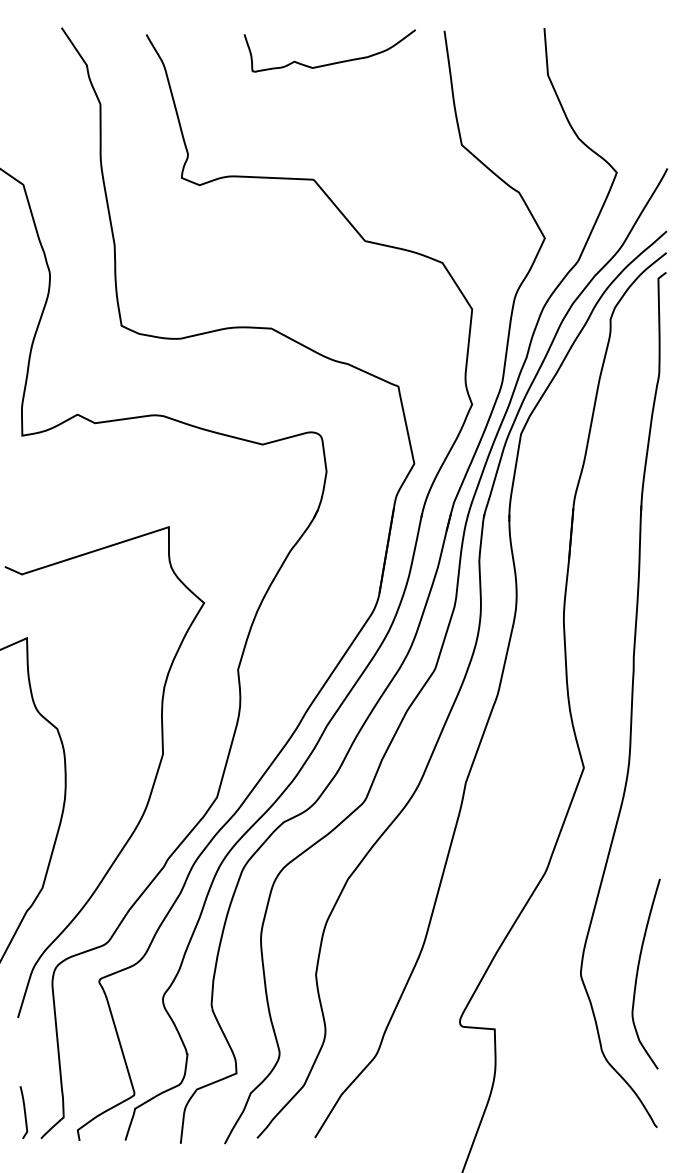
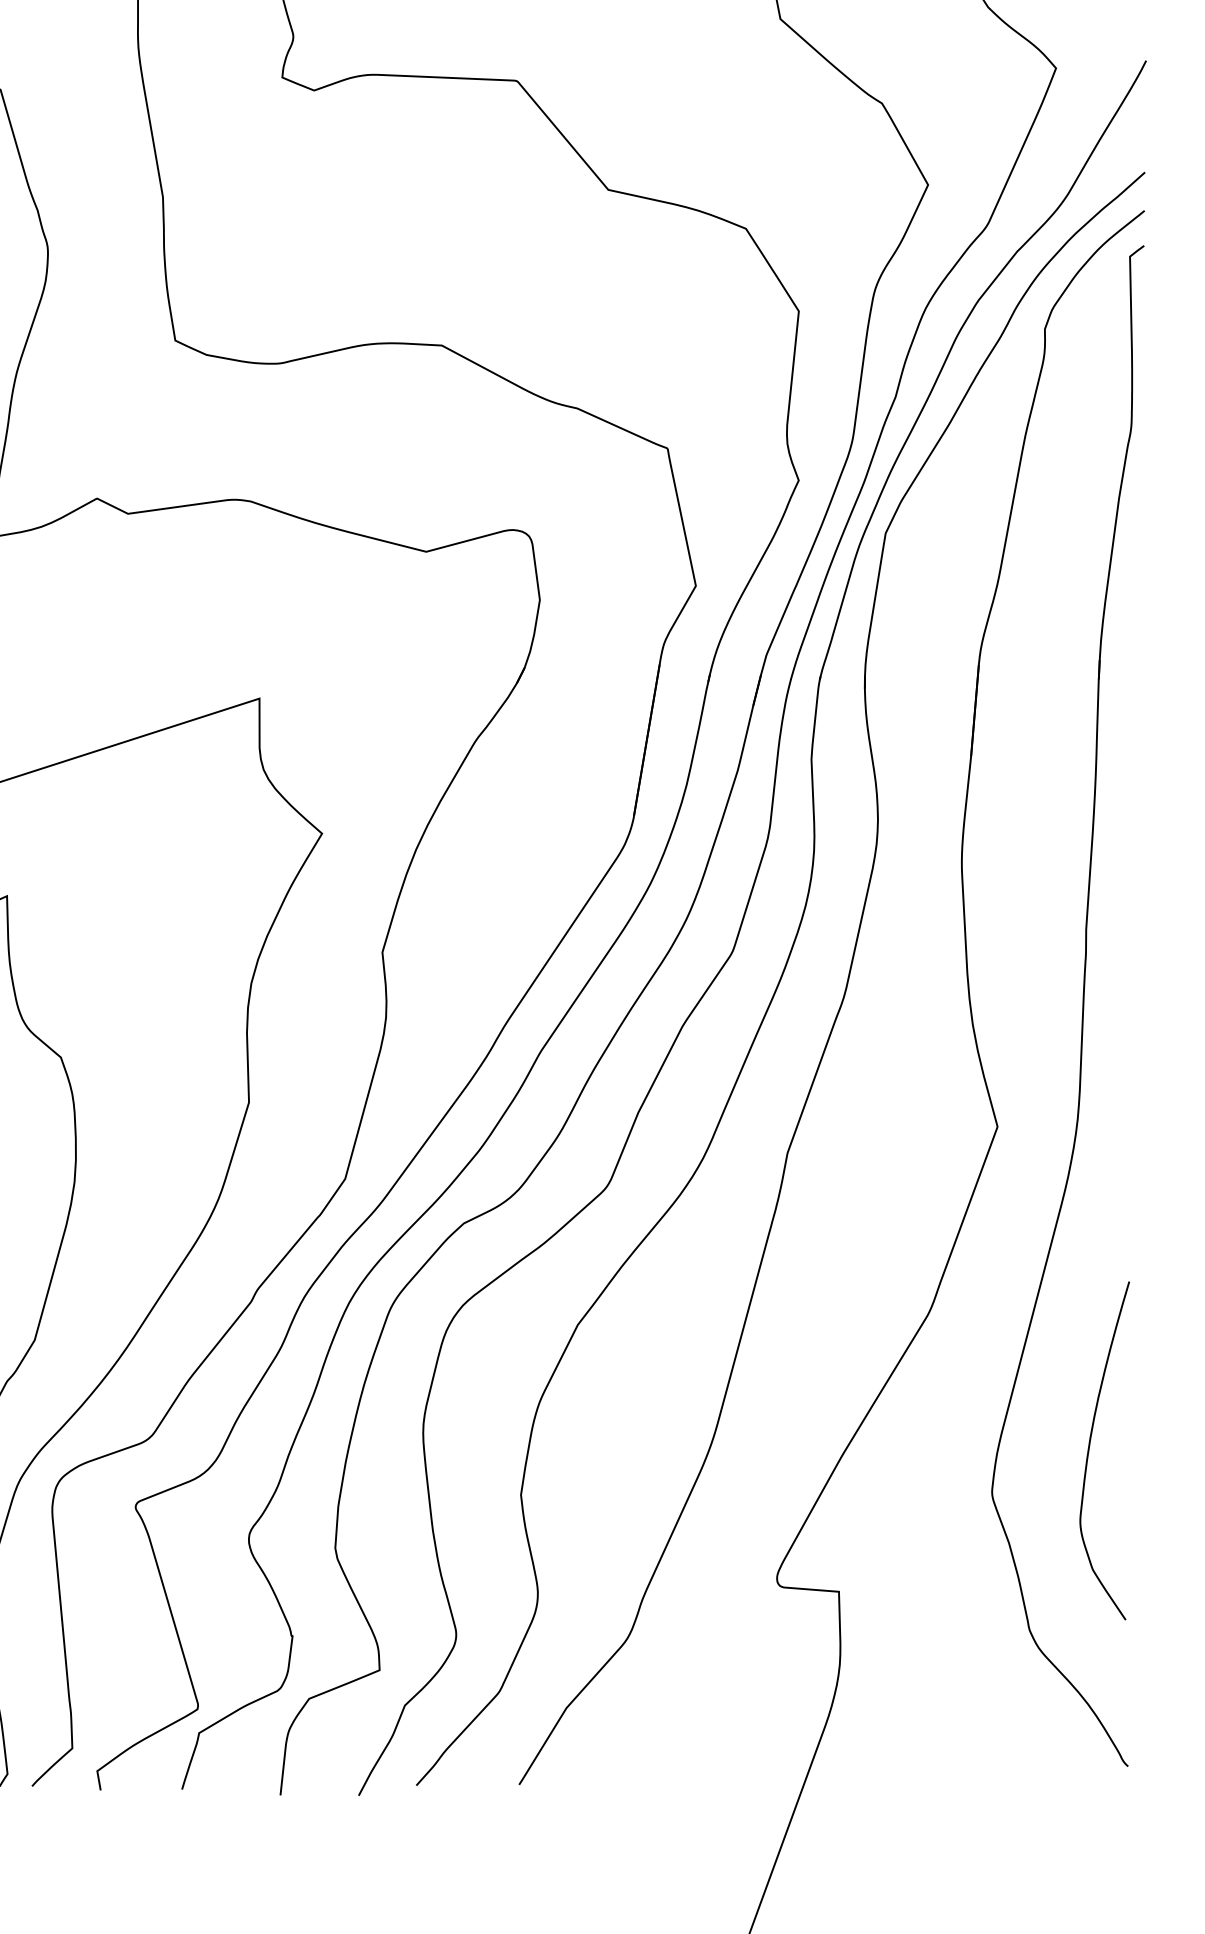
curve: (638, 973) -> (1091, 1449), moved

